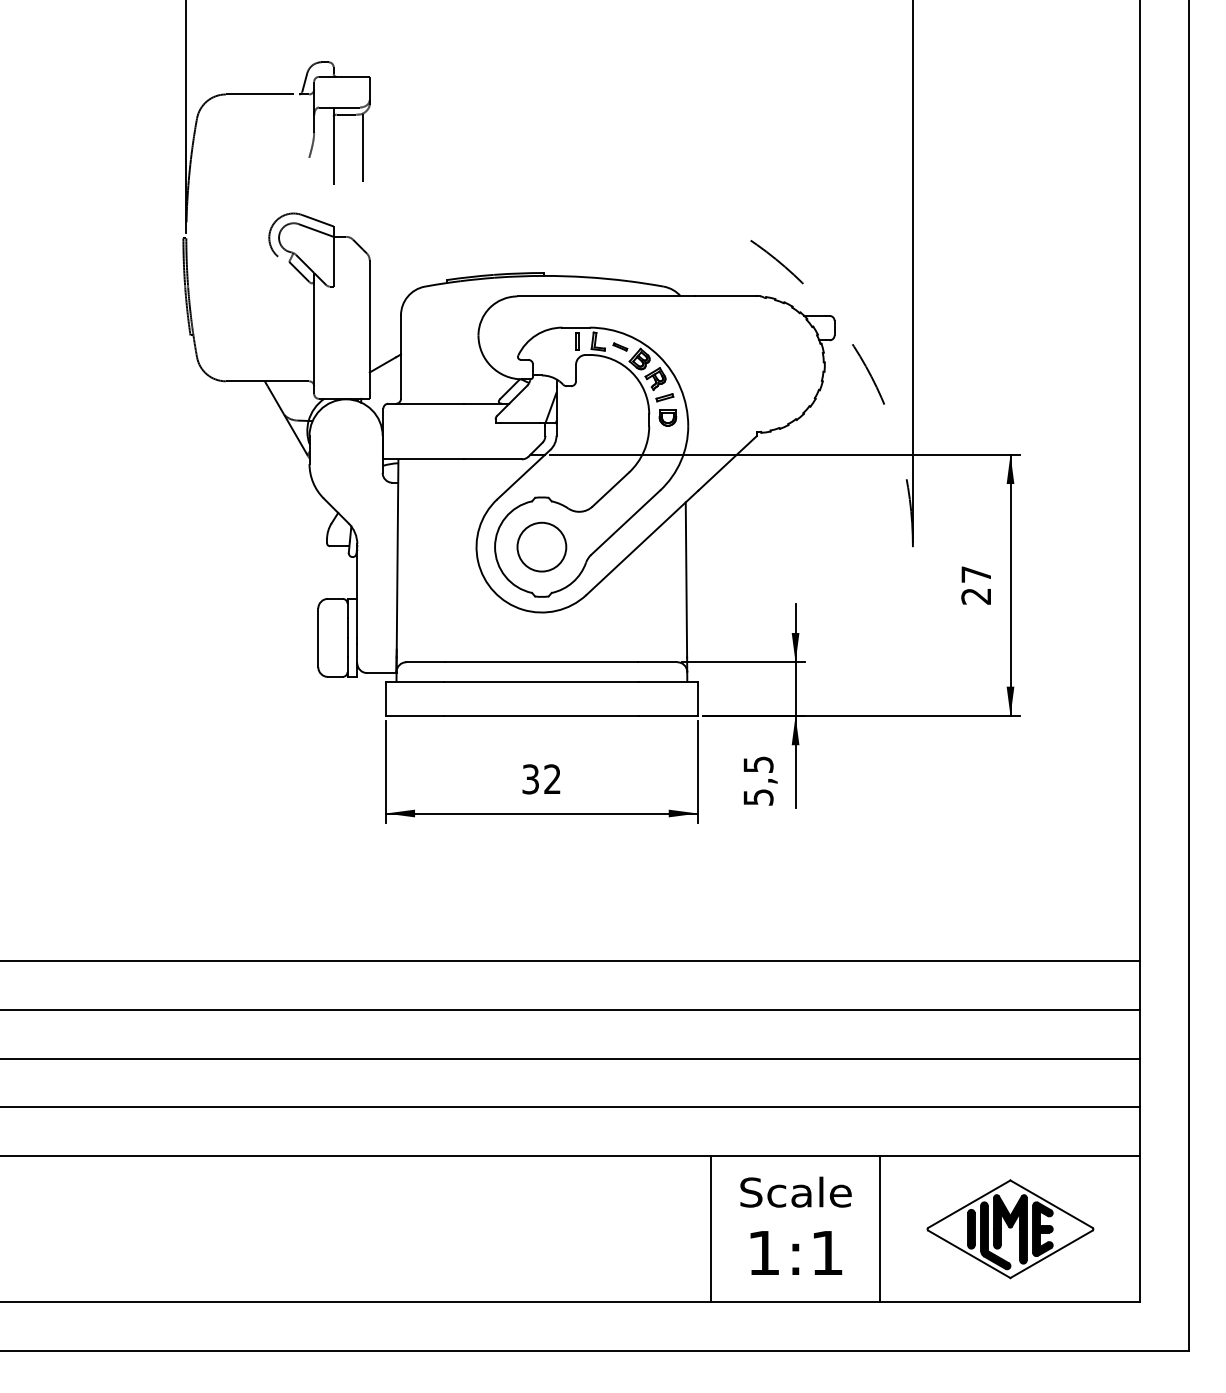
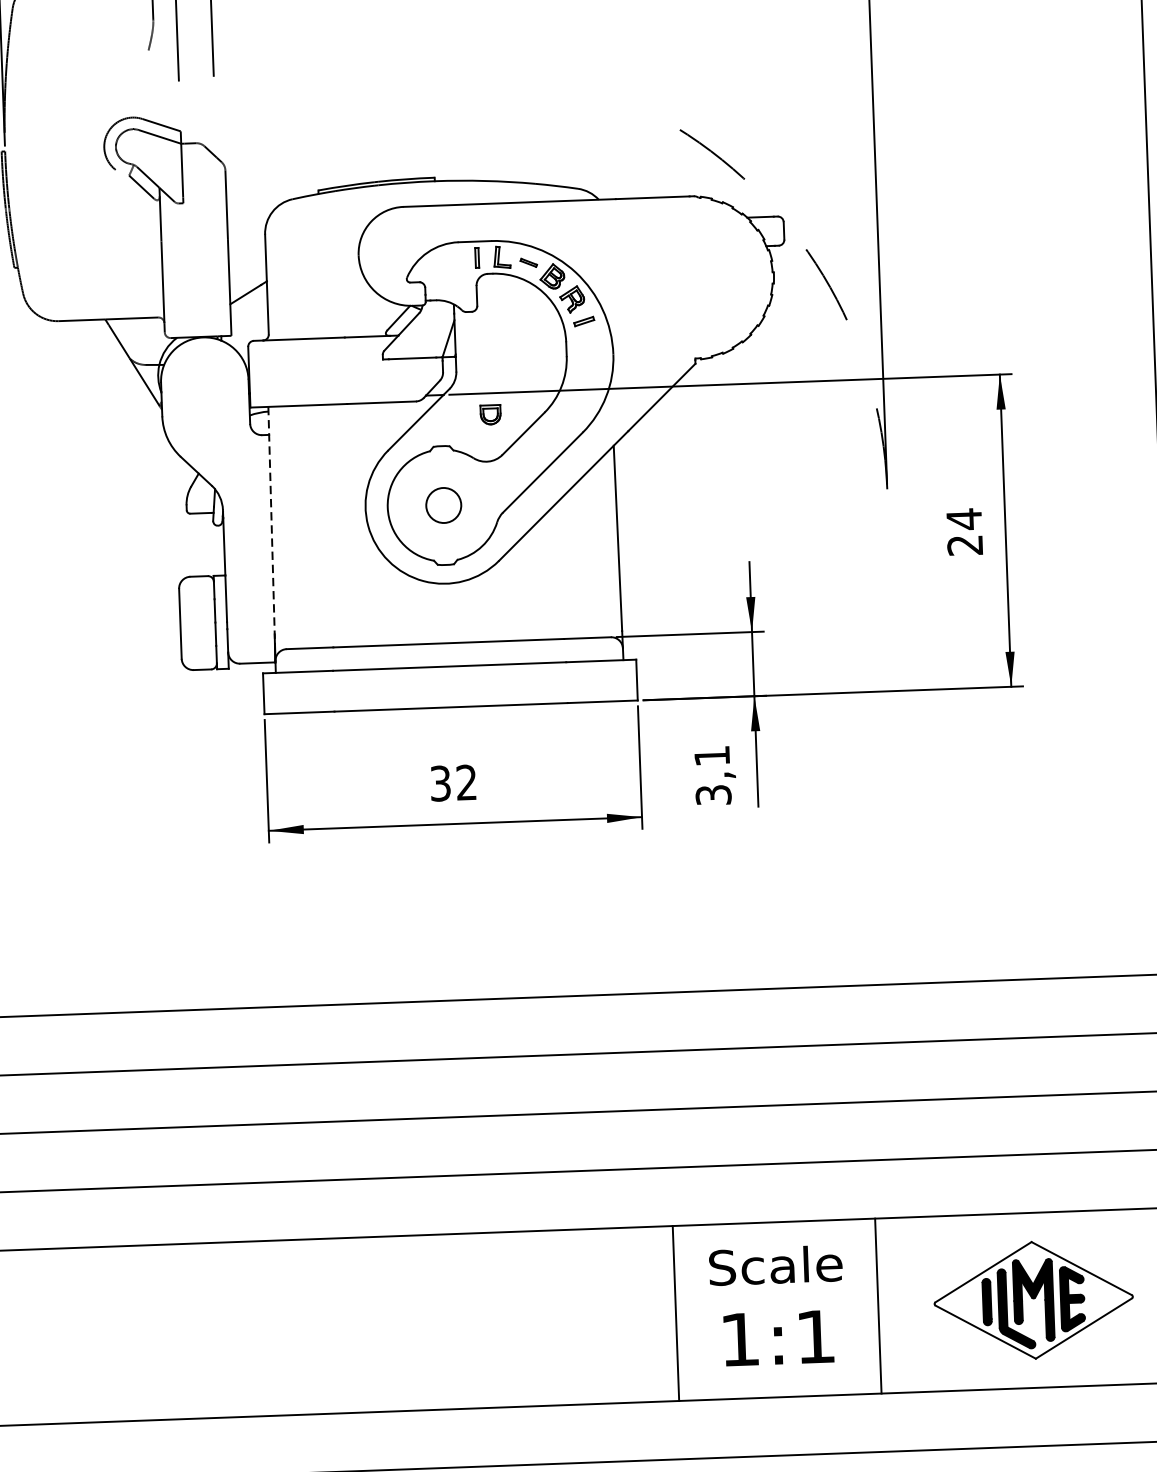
part: (667, 417) -> (490, 414), moved
circle: (541, 546) -> (443, 504), size x0.6
line: (397, 558) -> (271, 525), solid -> dashed
text: (975, 574) -> (963, 519), 27 -> 24
text: (758, 780) -> (712, 775), 5,5 -> 3,1

